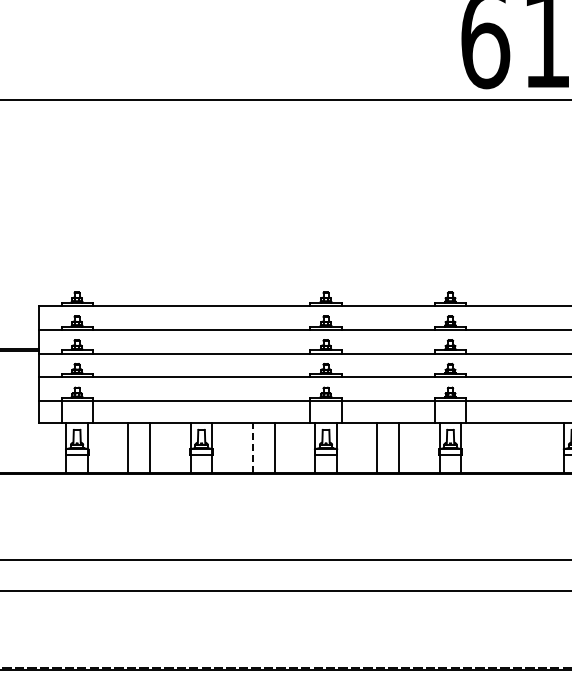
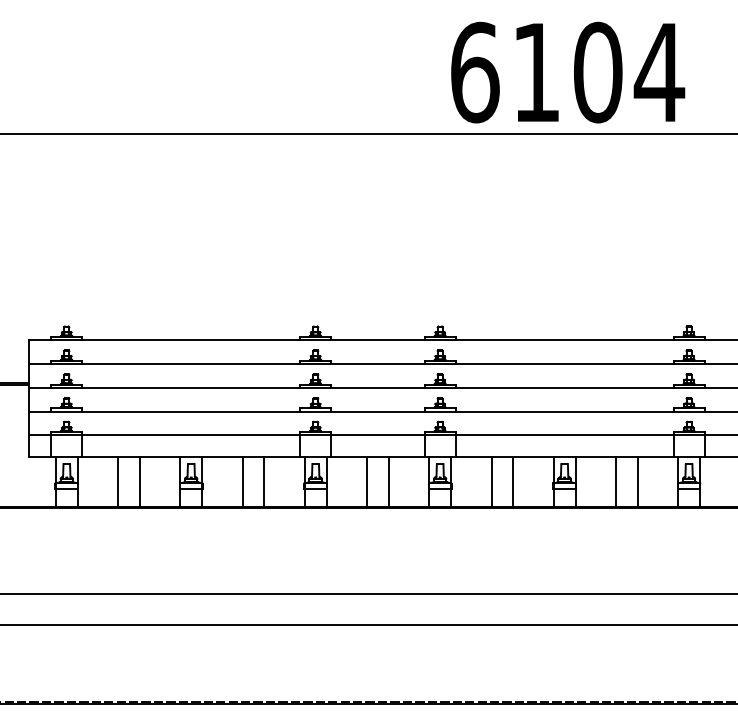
line: (252, 447) -> (242, 481), dashed -> solid
line: (501, 447) -> (491, 481), added
line: (523, 447) -> (513, 481), added

